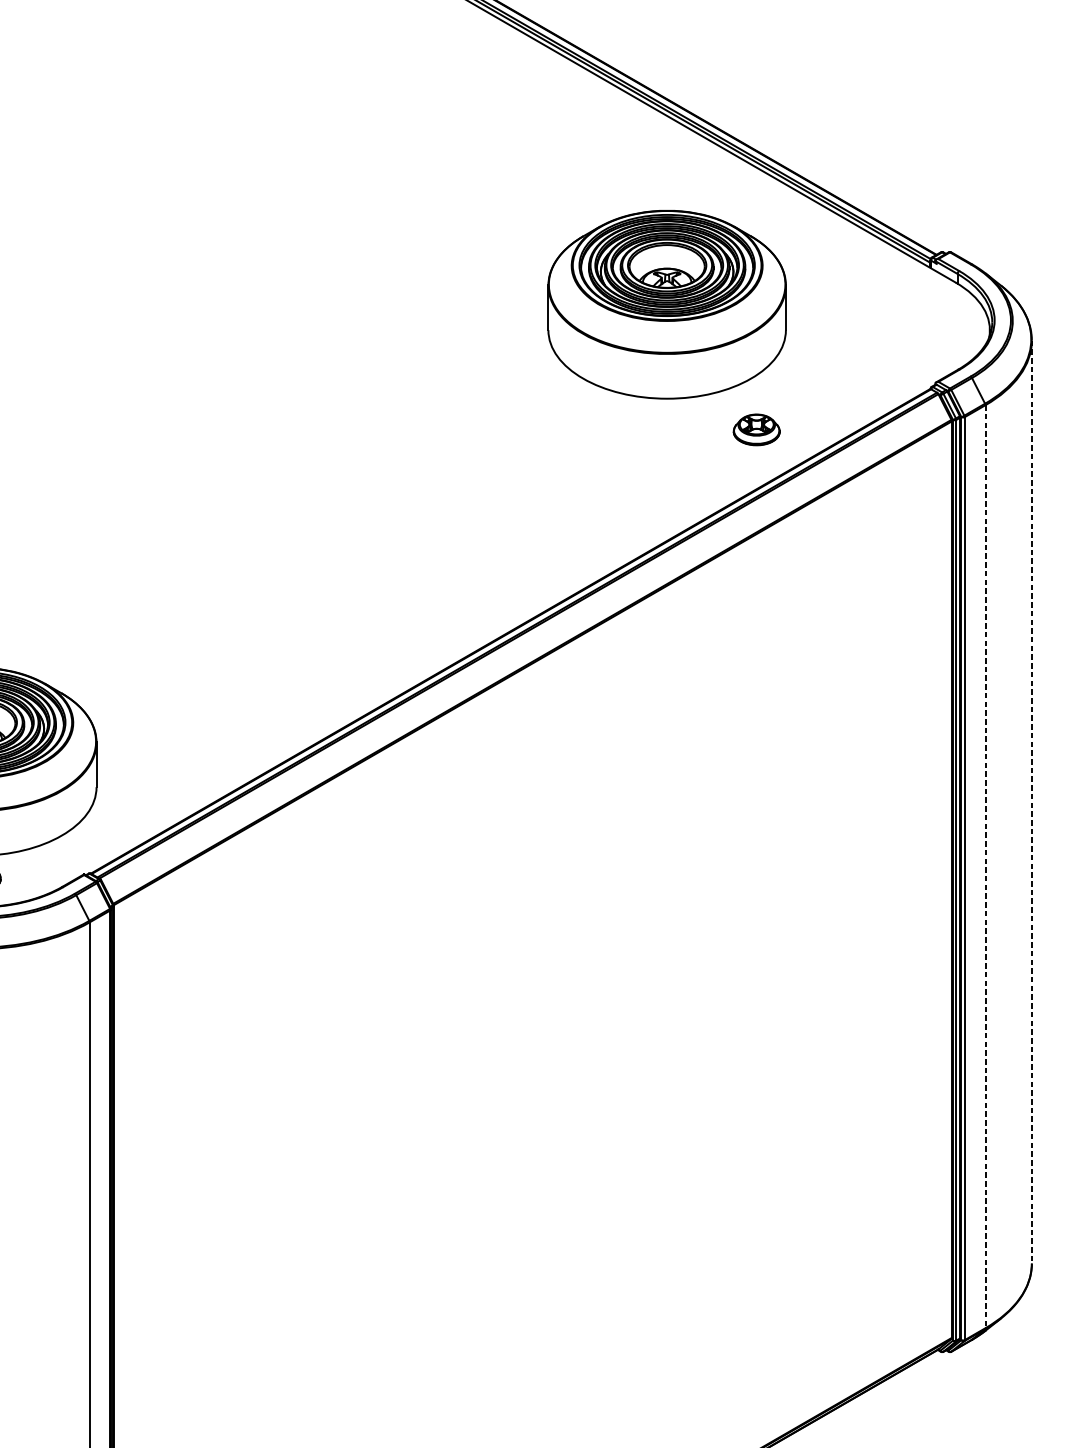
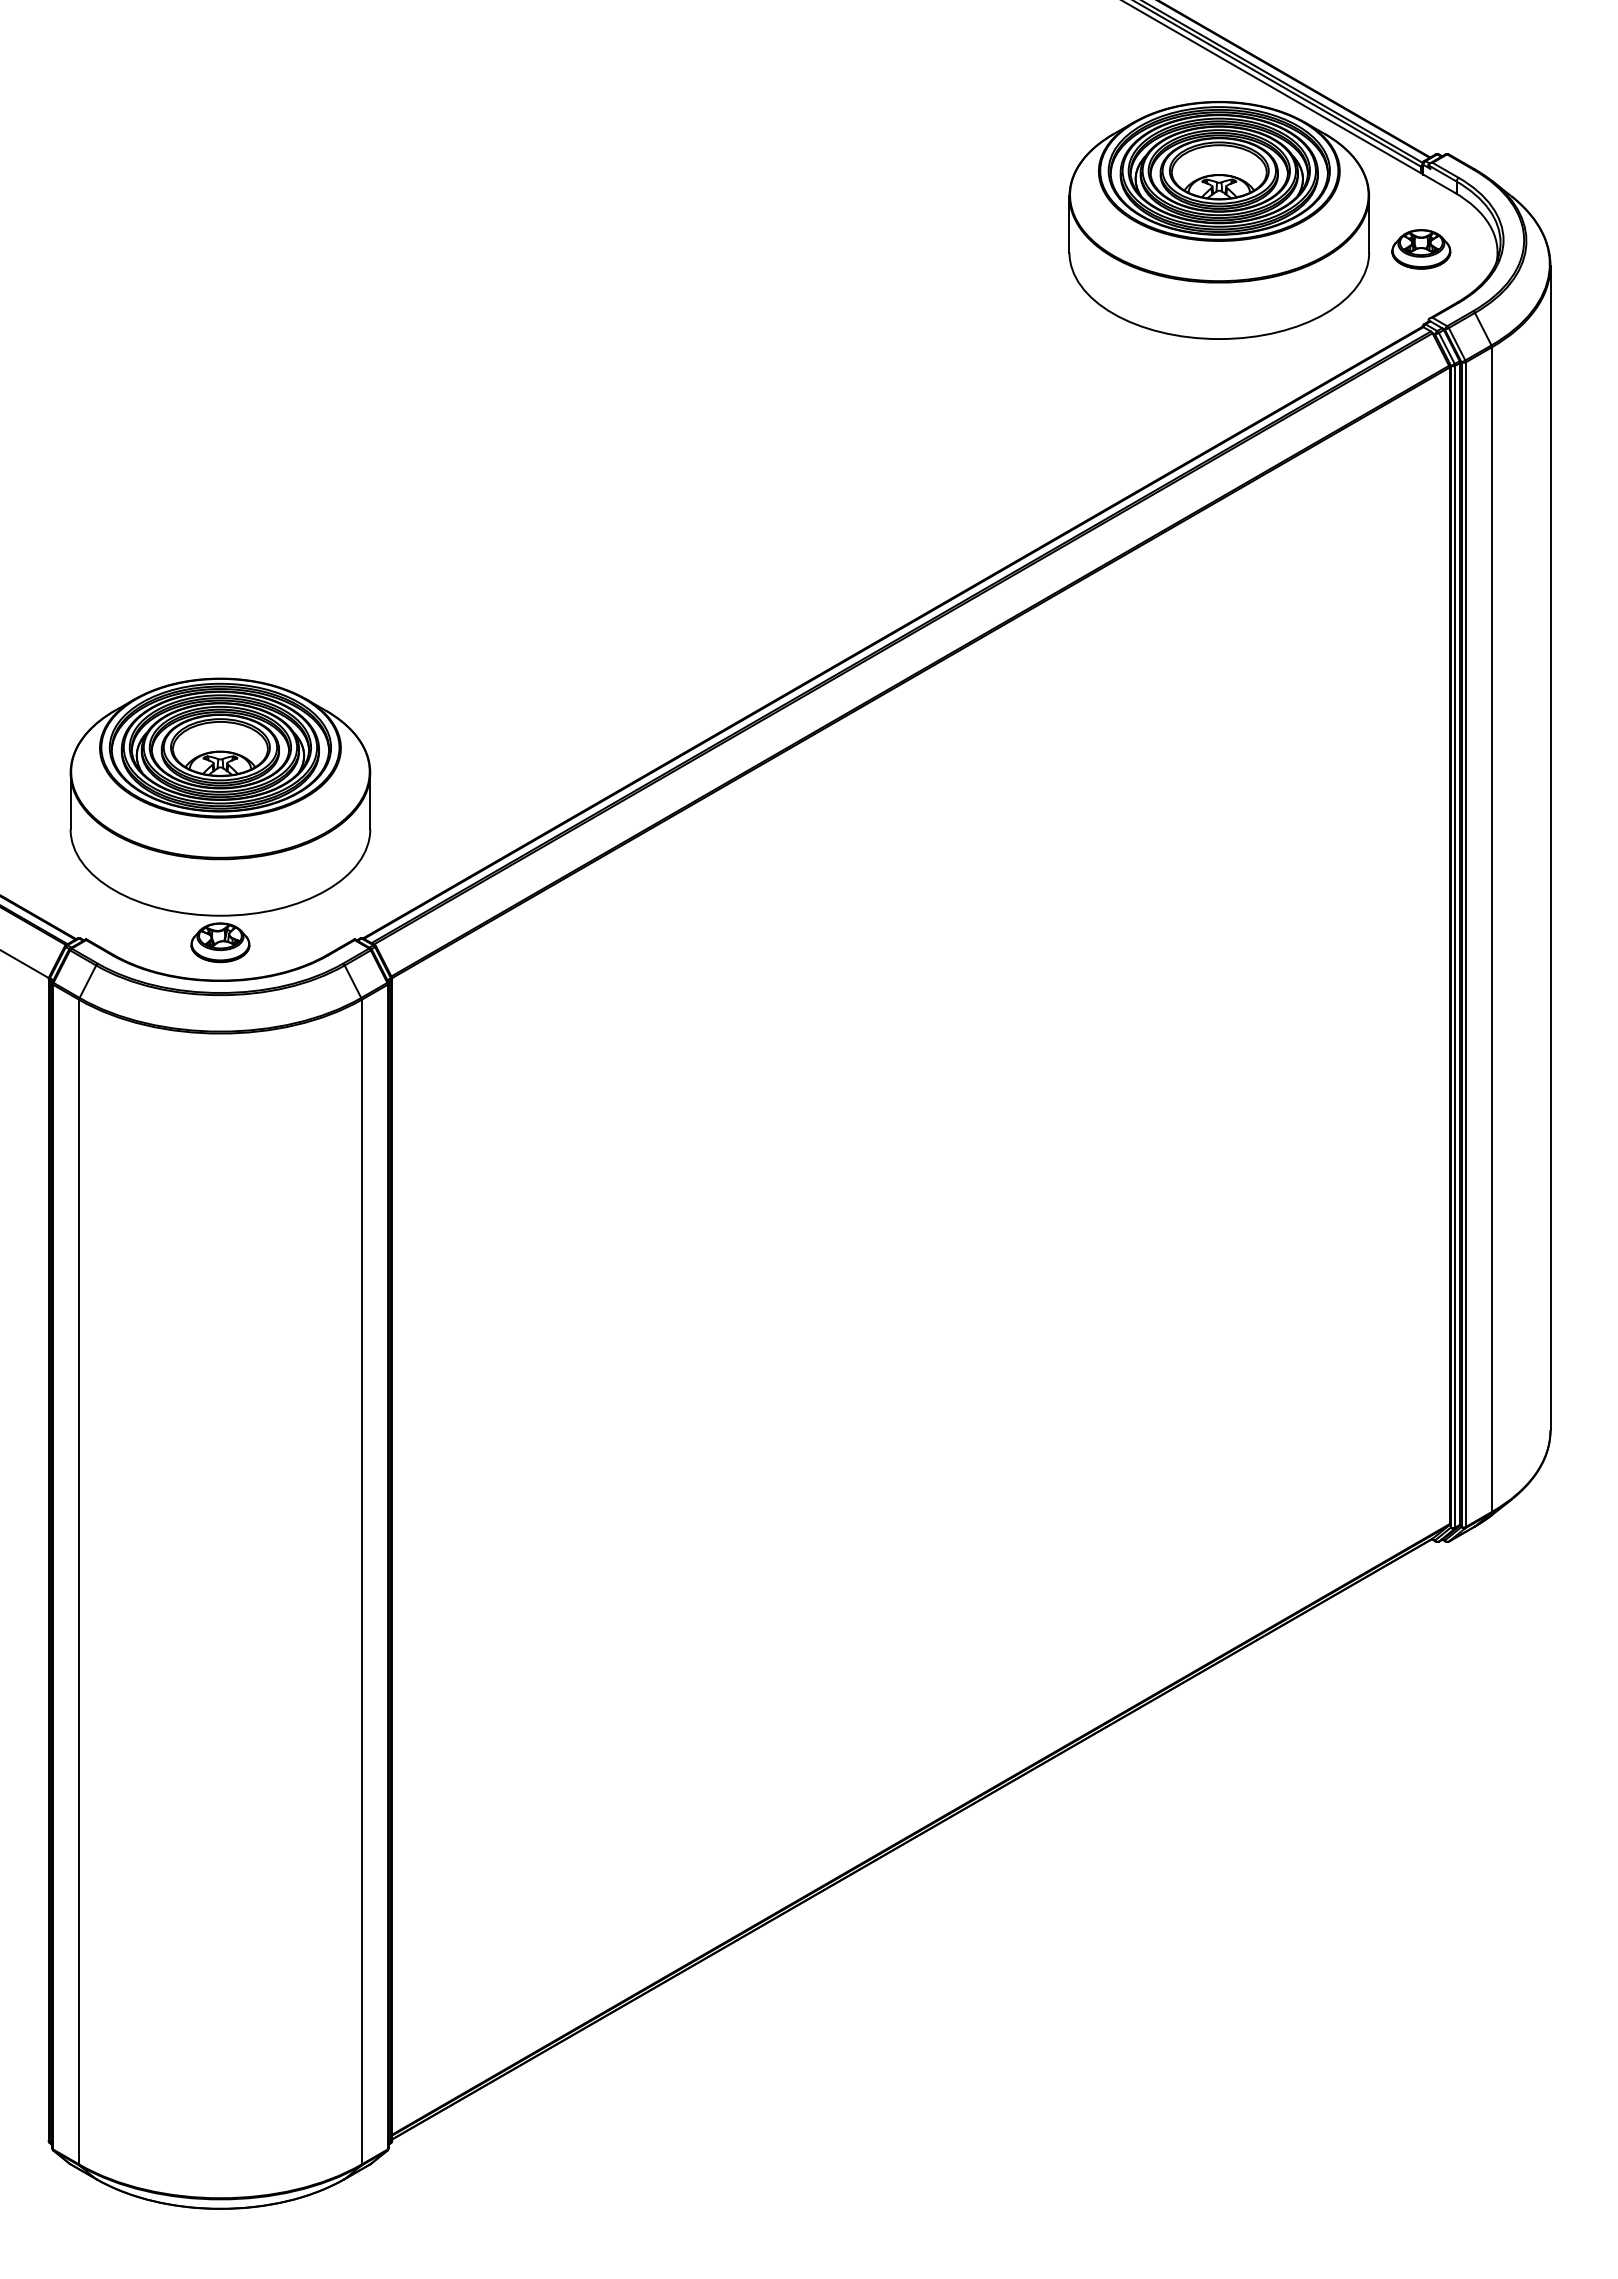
part: (667, 304) -> (1219, 220), moved
part: (756, 429) -> (1421, 249), moved
line: (1031, 802) -> (1550, 848), dashed -> solid
line: (985, 867) -> (1491, 930), dashed -> solid

